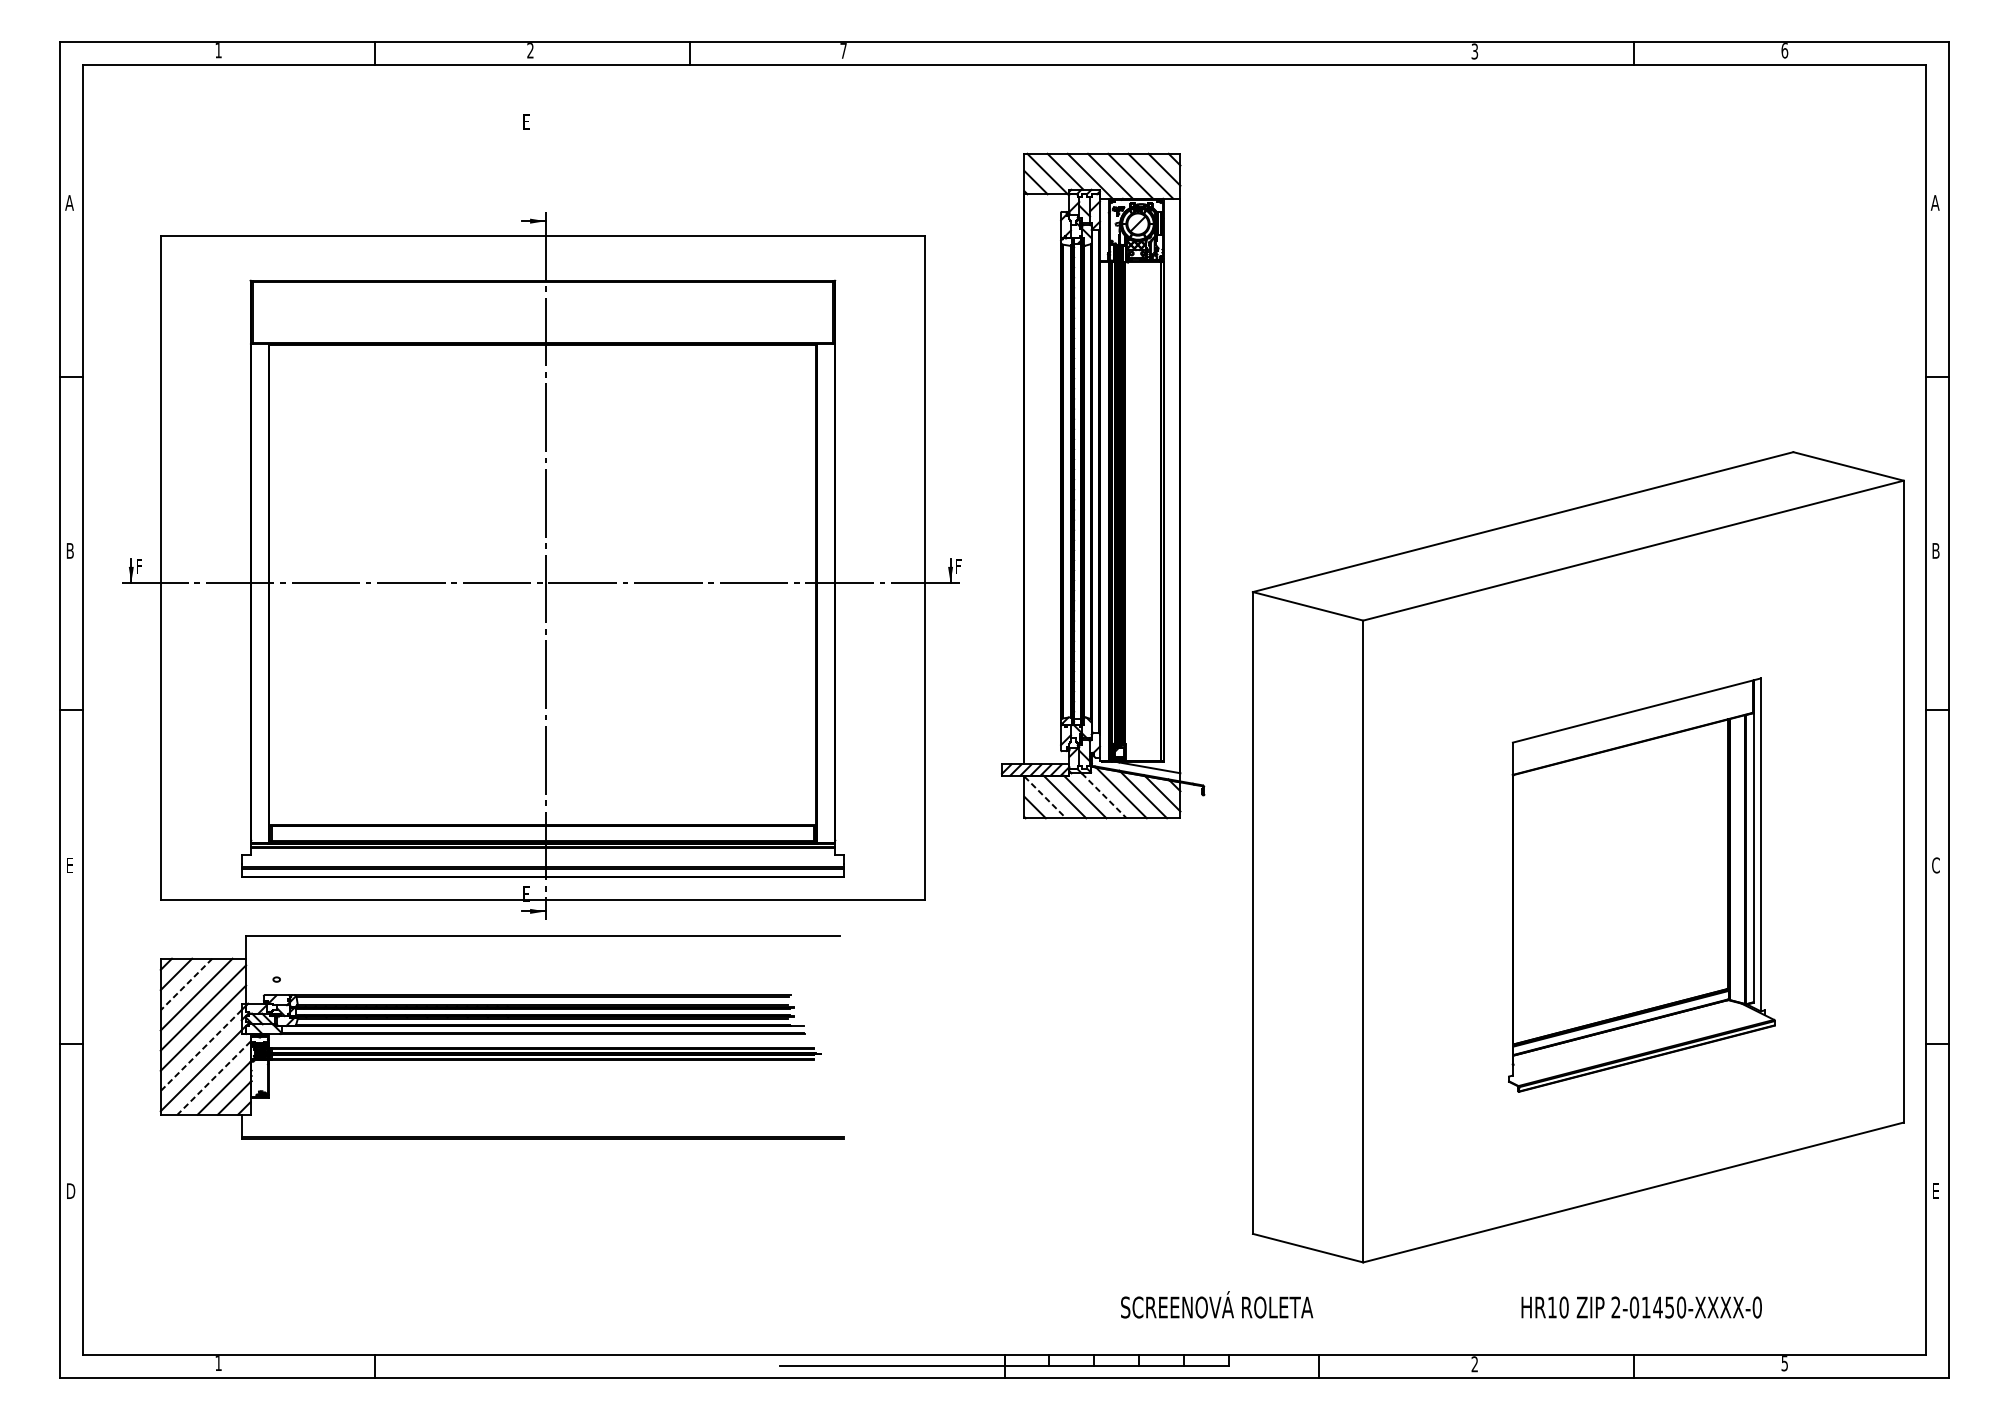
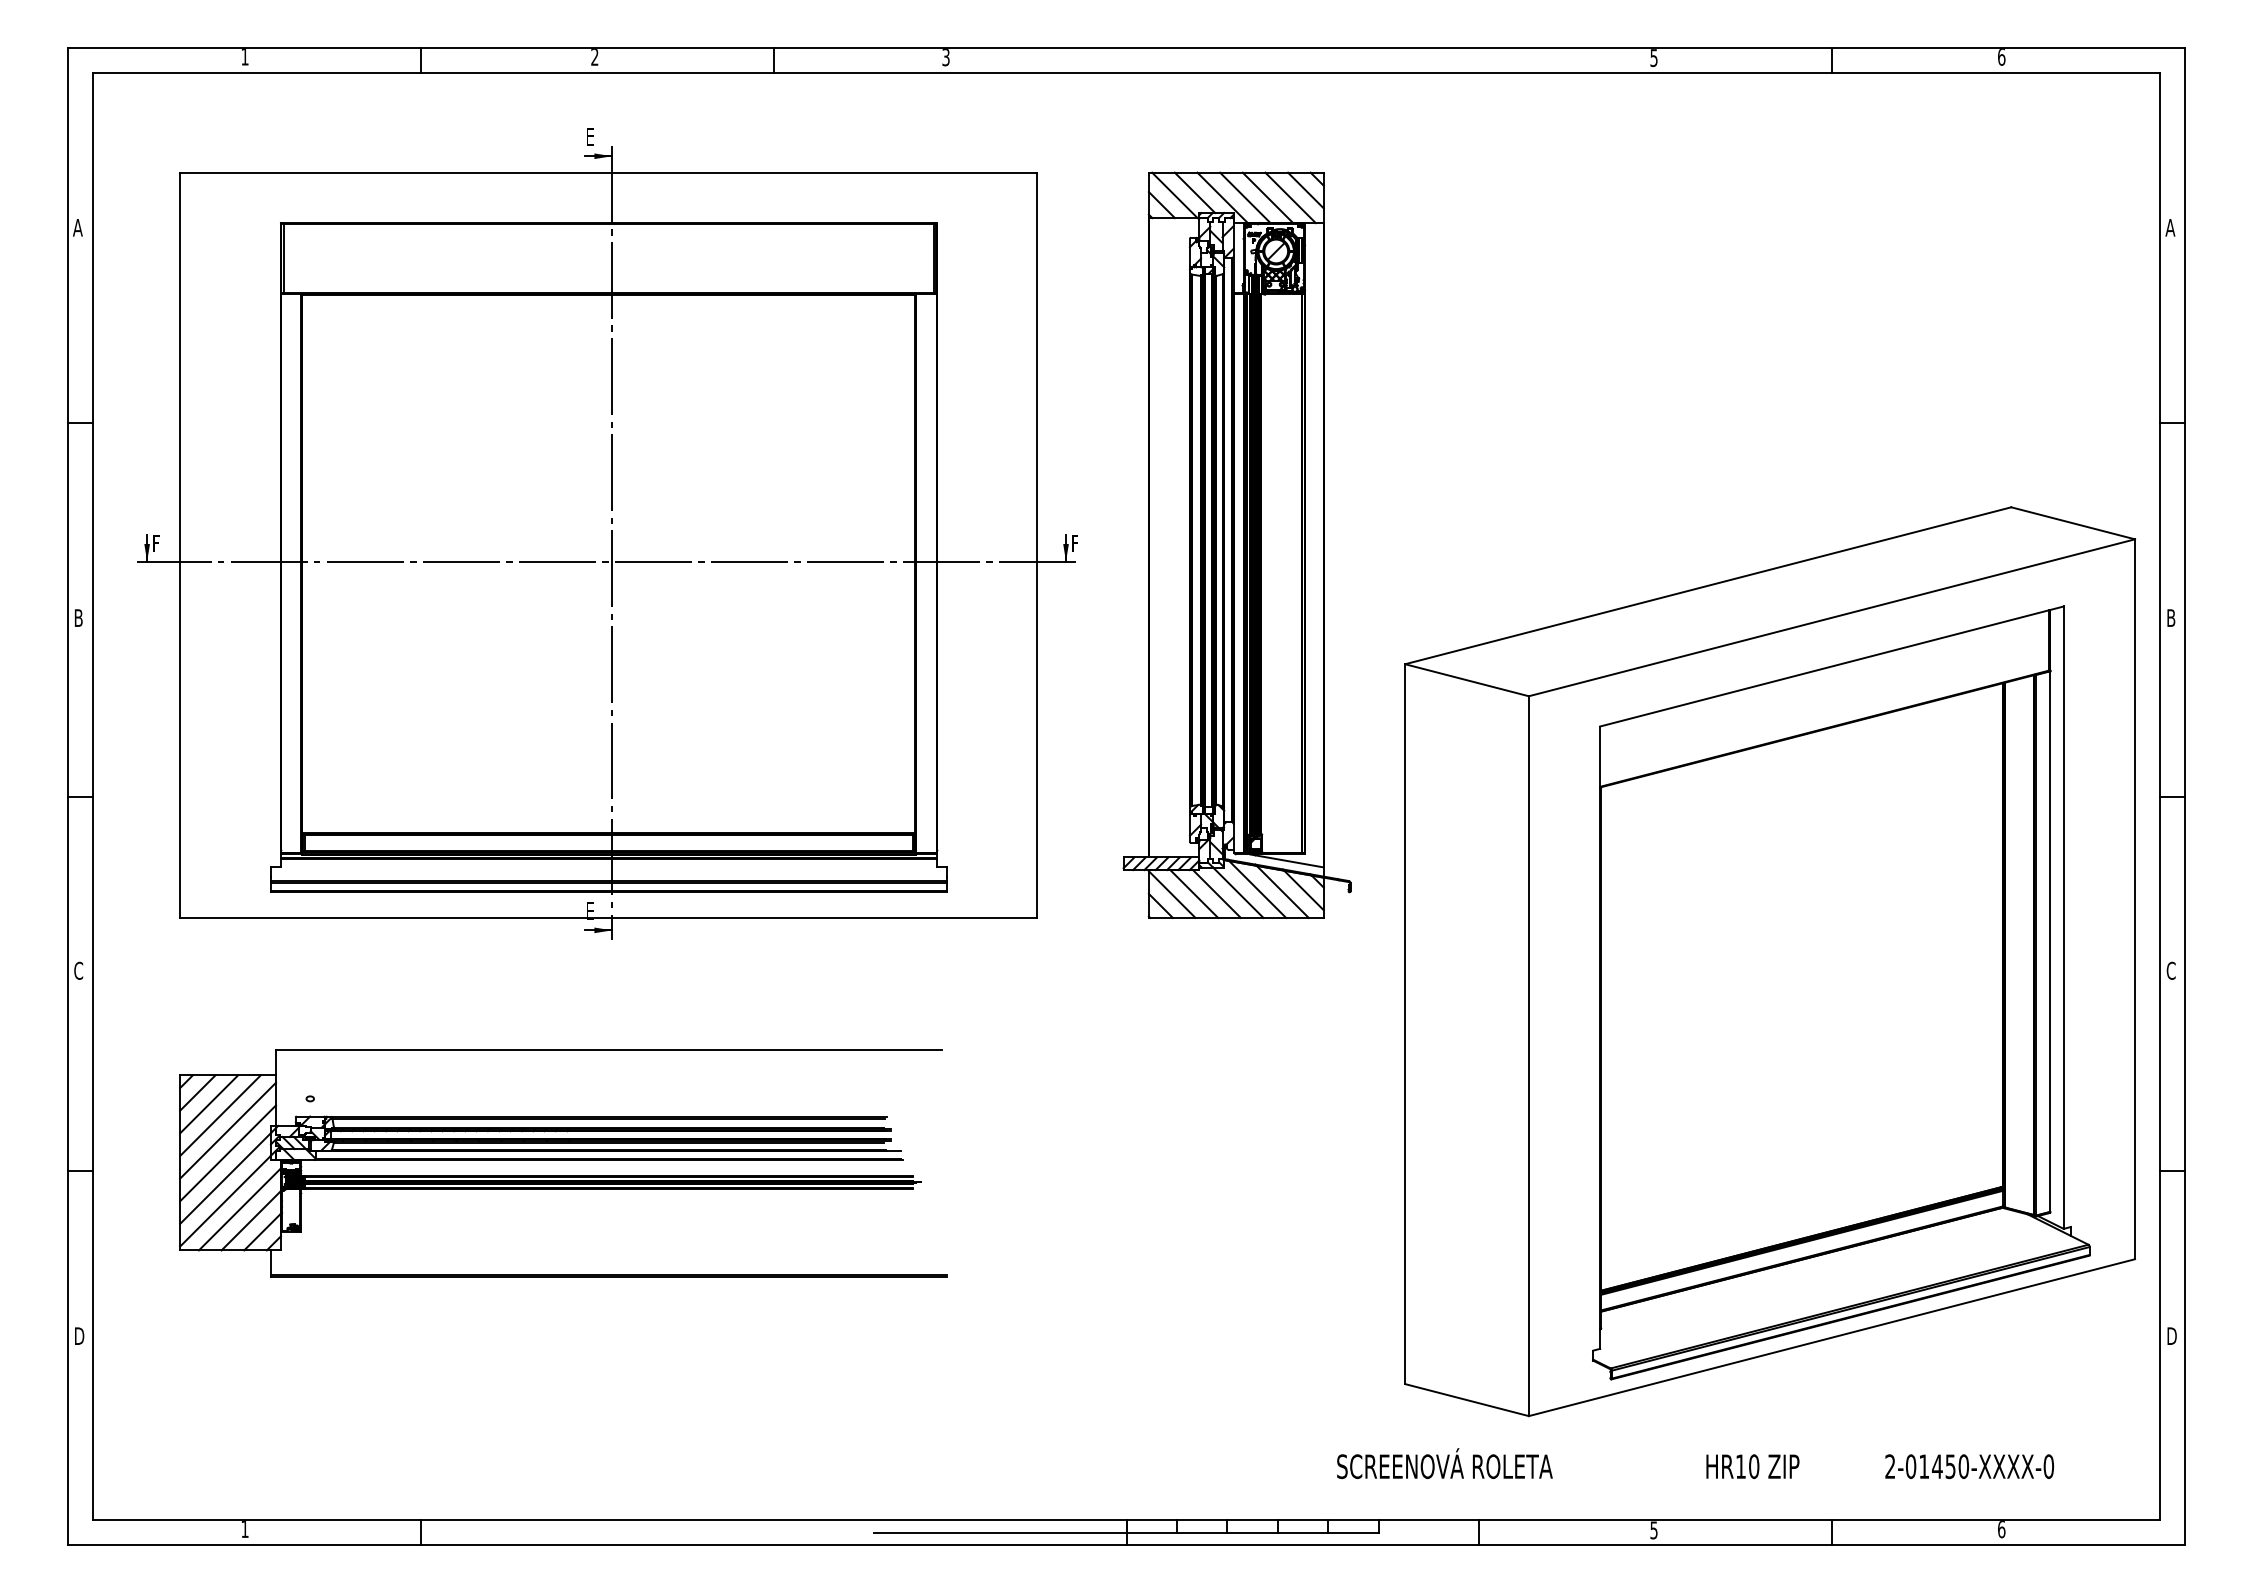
text: (843, 51) -> (945, 57), 7 -> 3
text: (1474, 51) -> (1653, 57), 3 -> 5
part: (541, 565) -> (607, 542), moved
line: (1104, 795) -> (1238, 892), dashed -> solid
line: (1045, 797) -> (1172, 894), dashed -> solid
text: (70, 865) -> (78, 970), E -> C
part: (1641, 884) -> (1841, 992), size x1.67
line: (186, 984) -> (209, 1104), dashed -> solid
line: (201, 1050) -> (225, 1178), dashed -> solid
line: (213, 1078) -> (239, 1209), dashed -> solid
text: (1936, 1190) -> (2171, 1335), E -> D
text: (1216, 1304) -> (1444, 1463), moved
text: (1686, 1307) -> (1969, 1466), moved
text: (1784, 1363) -> (2001, 1529), 5 -> 6
text: (1474, 1364) -> (1653, 1530), 2 -> 5

